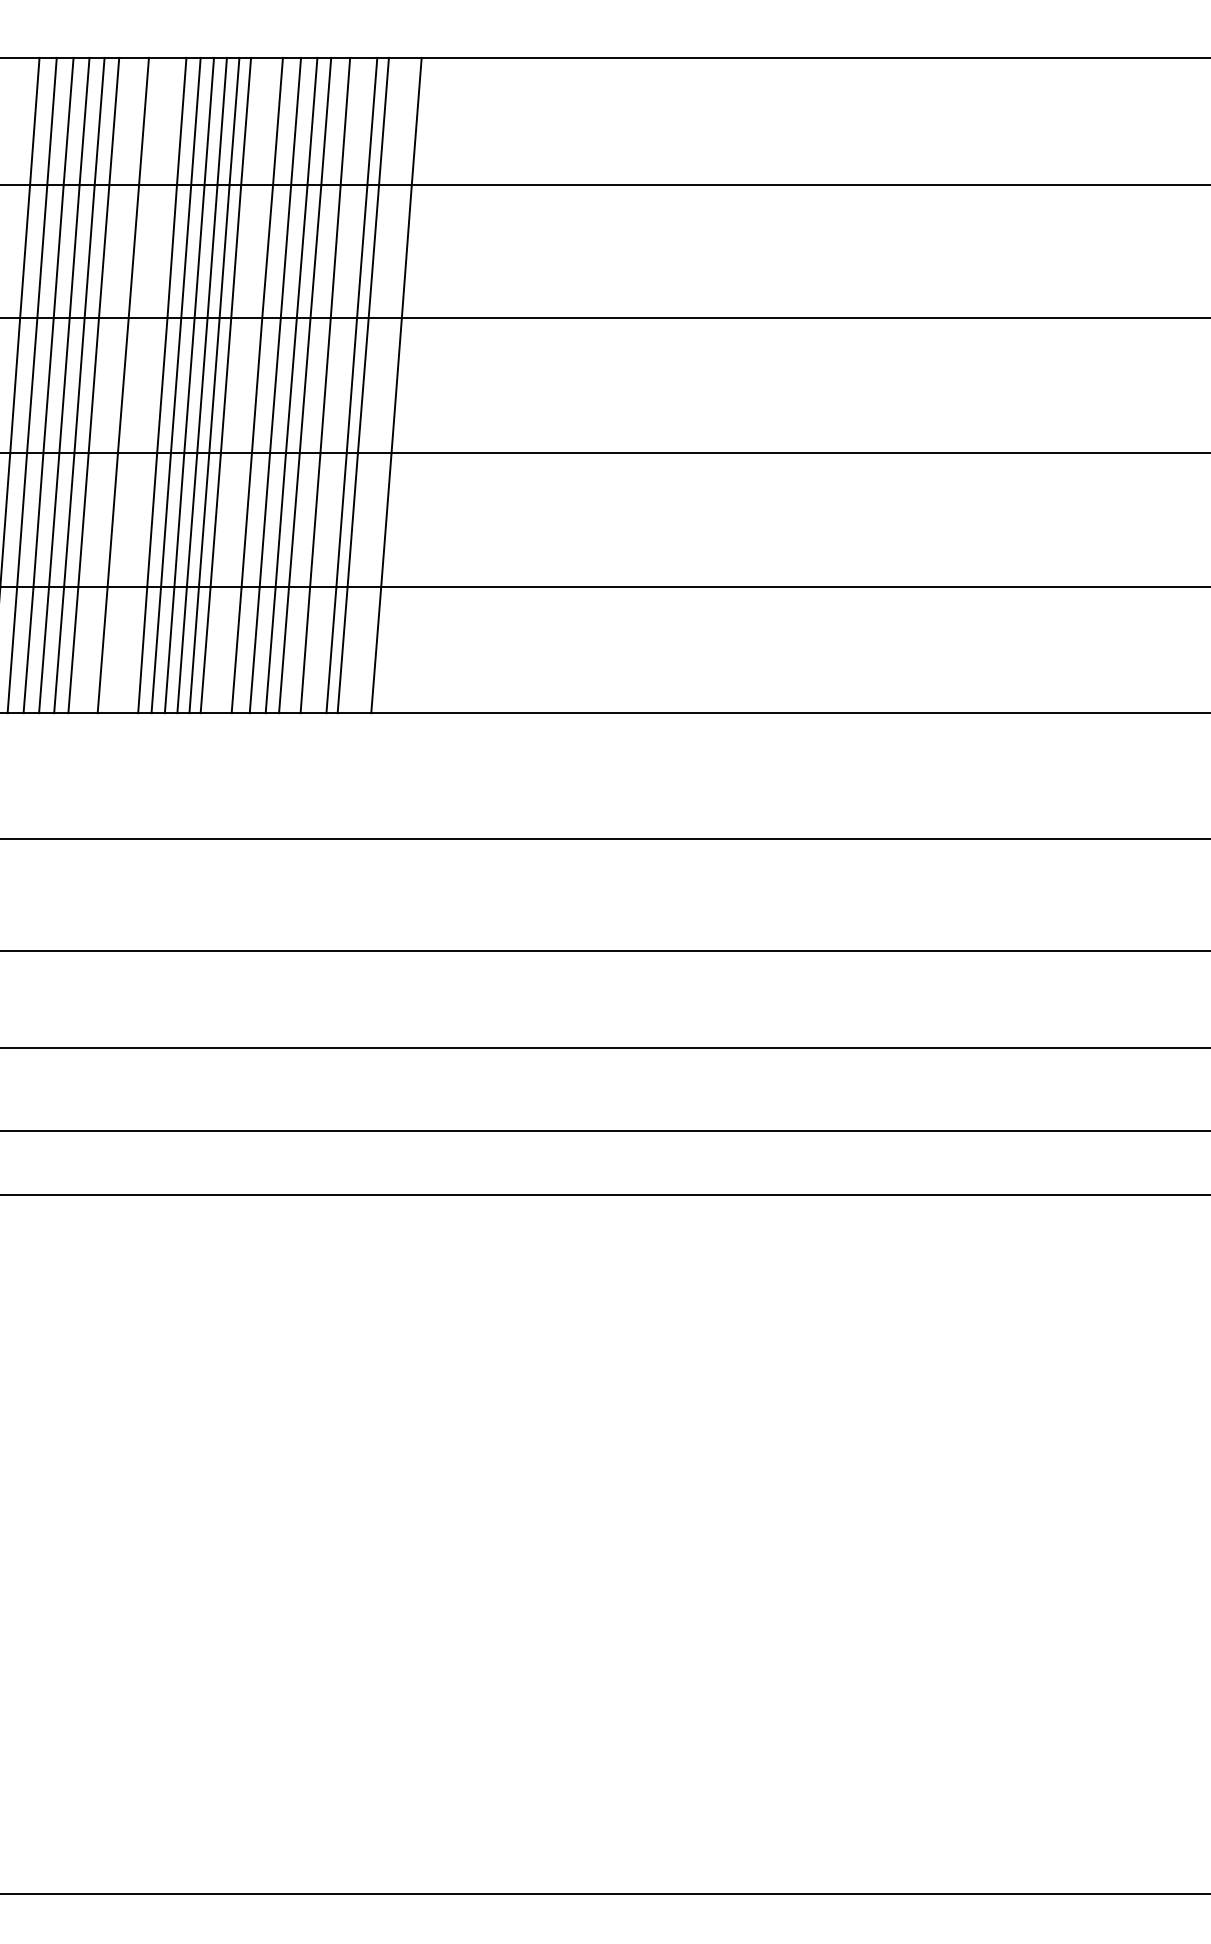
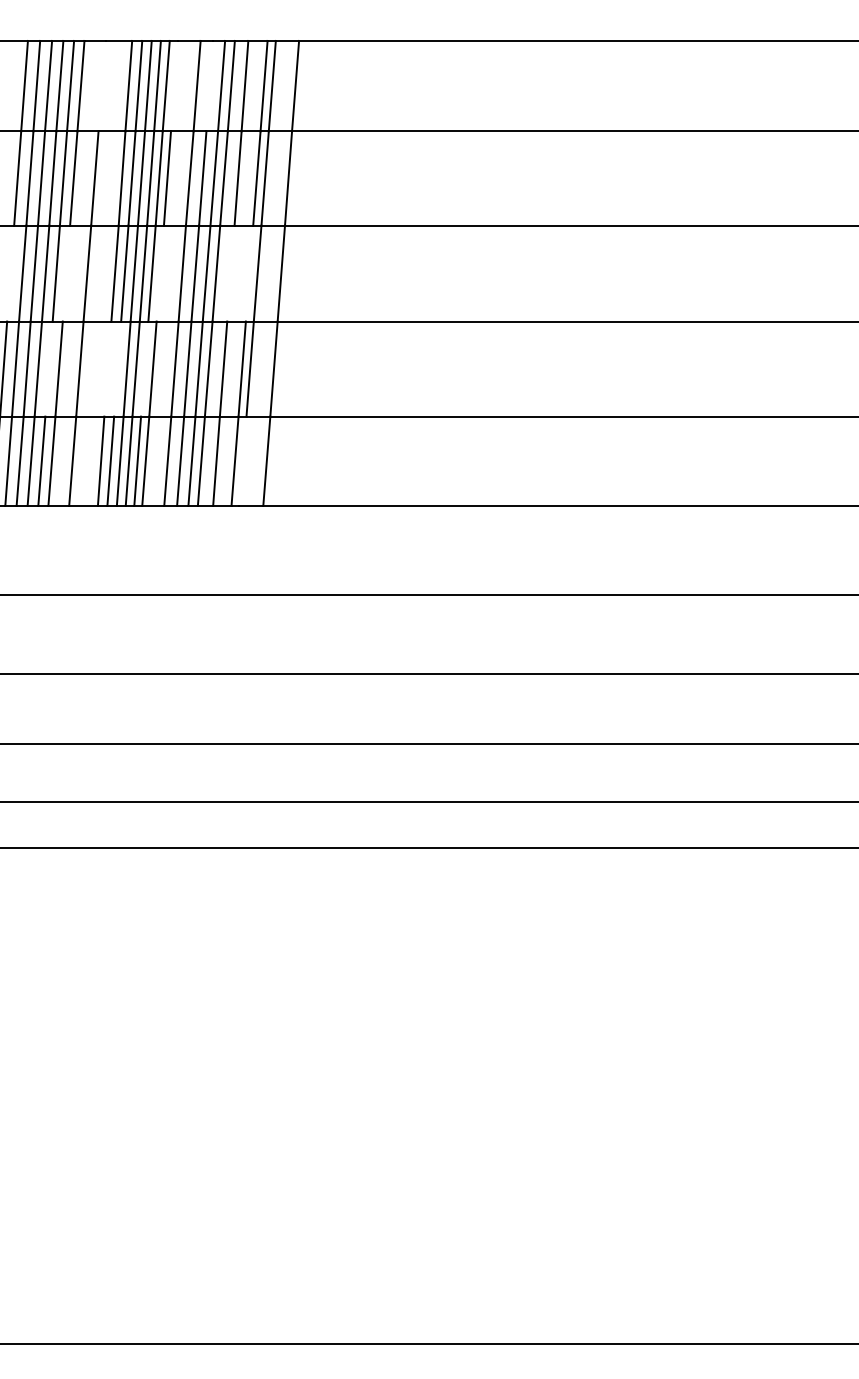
line: (143, 121) -> (101, 86), removed
line: (246, 121) -> (174, 86), removed
line: (296, 121) -> (210, 86), removed
line: (15, 385) -> (10, 273), removed
line: (93, 385) -> (66, 273), removed
line: (225, 385) -> (159, 273), removed
line: (325, 385) -> (230, 273), removed
line: (351, 385) -> (249, 273), removed
line: (69, 520) -> (49, 369), removed
line: (152, 520) -> (108, 369), removed
line: (165, 520) -> (117, 369), removed
line: (203, 520) -> (144, 369), removed
line: (342, 650) -> (242, 461), removed

